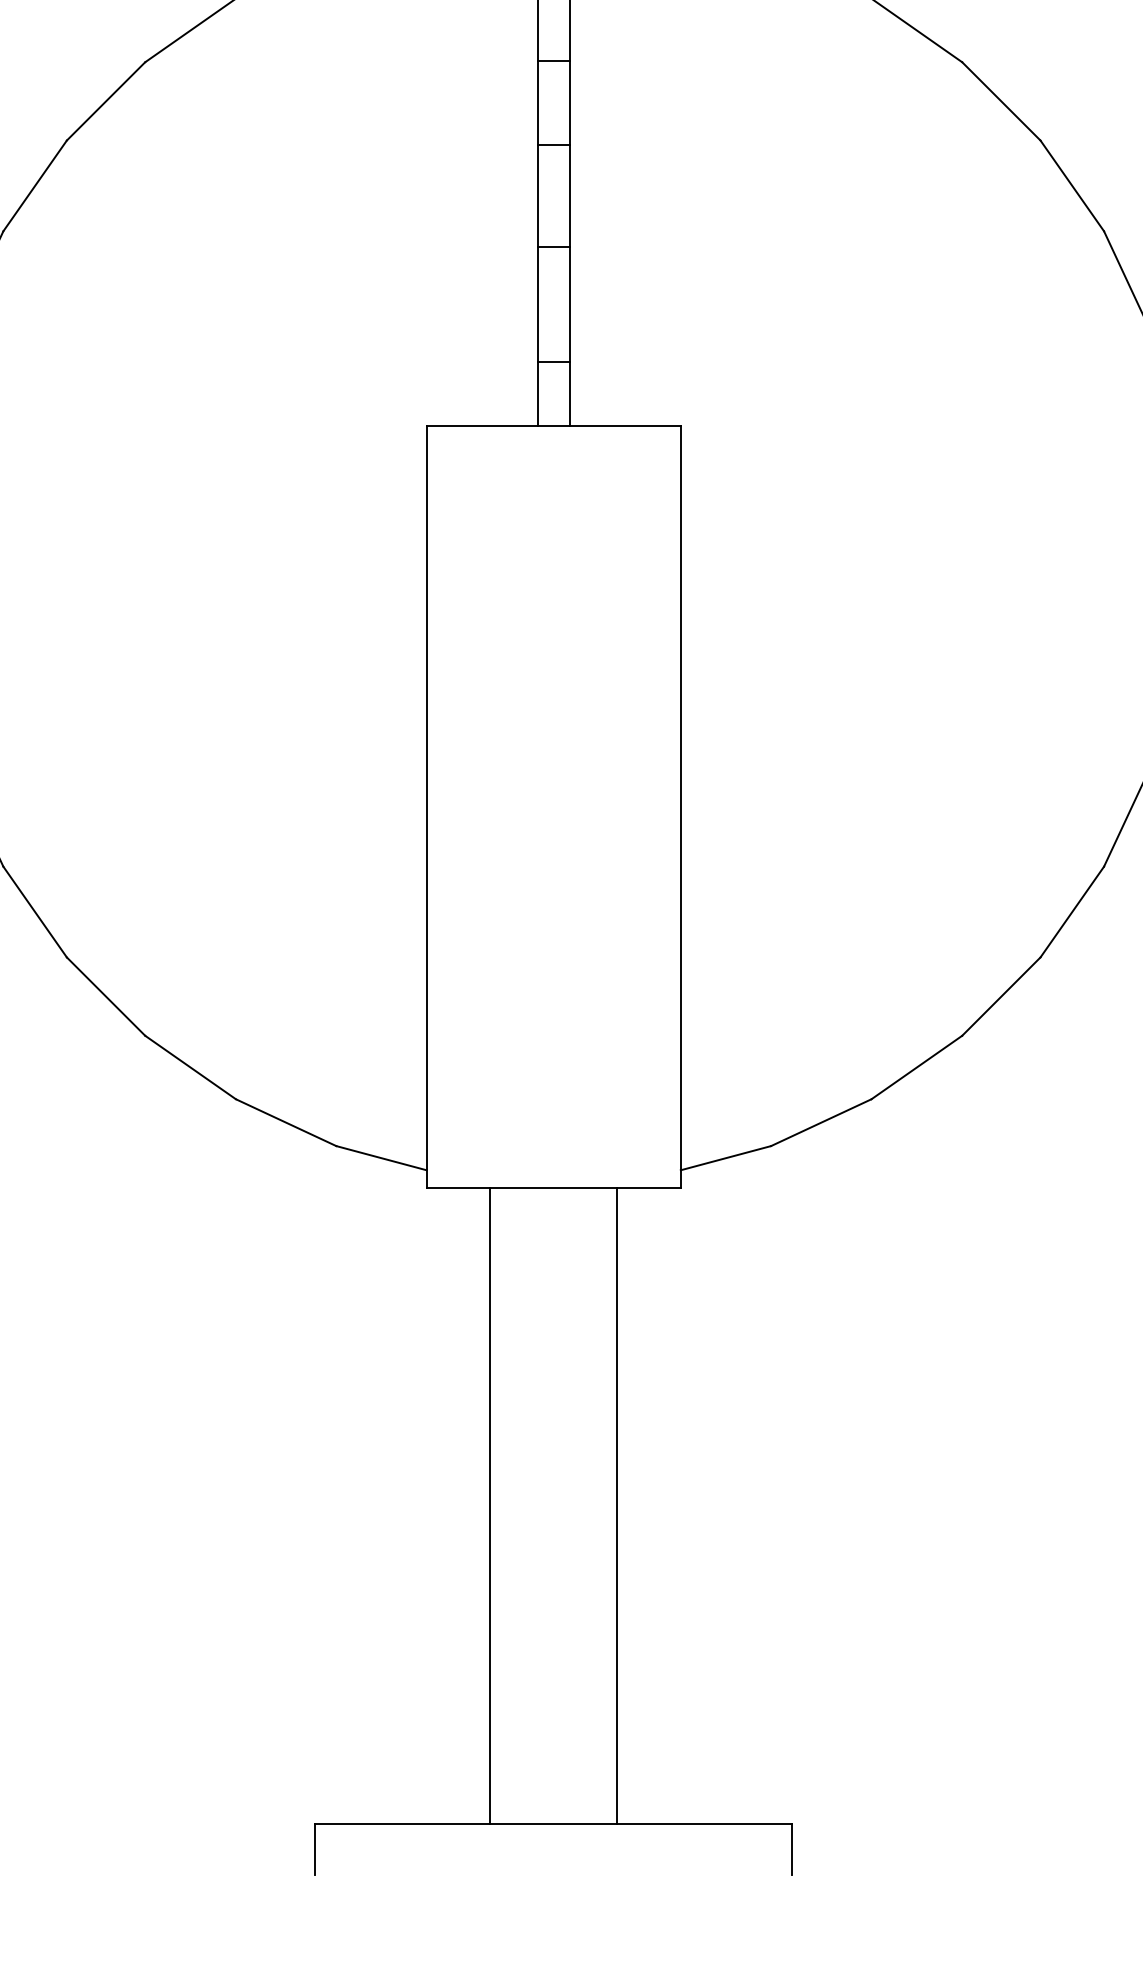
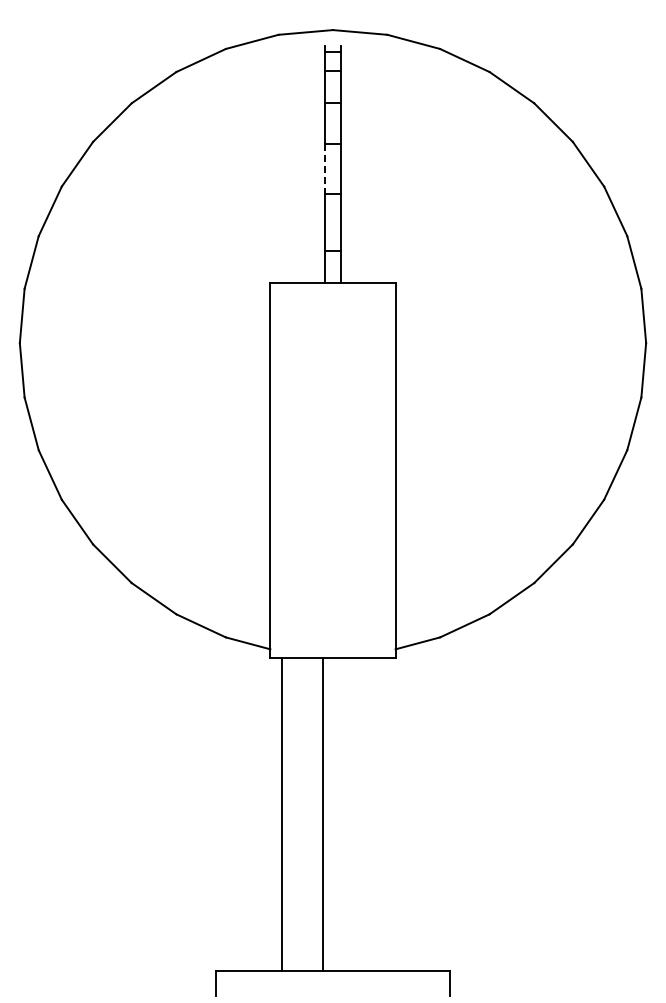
line: (538, 196) -> (325, 169), solid -> dashed
line: (489, 1505) -> (281, 814), moved
line: (617, 1505) -> (323, 814), moved

